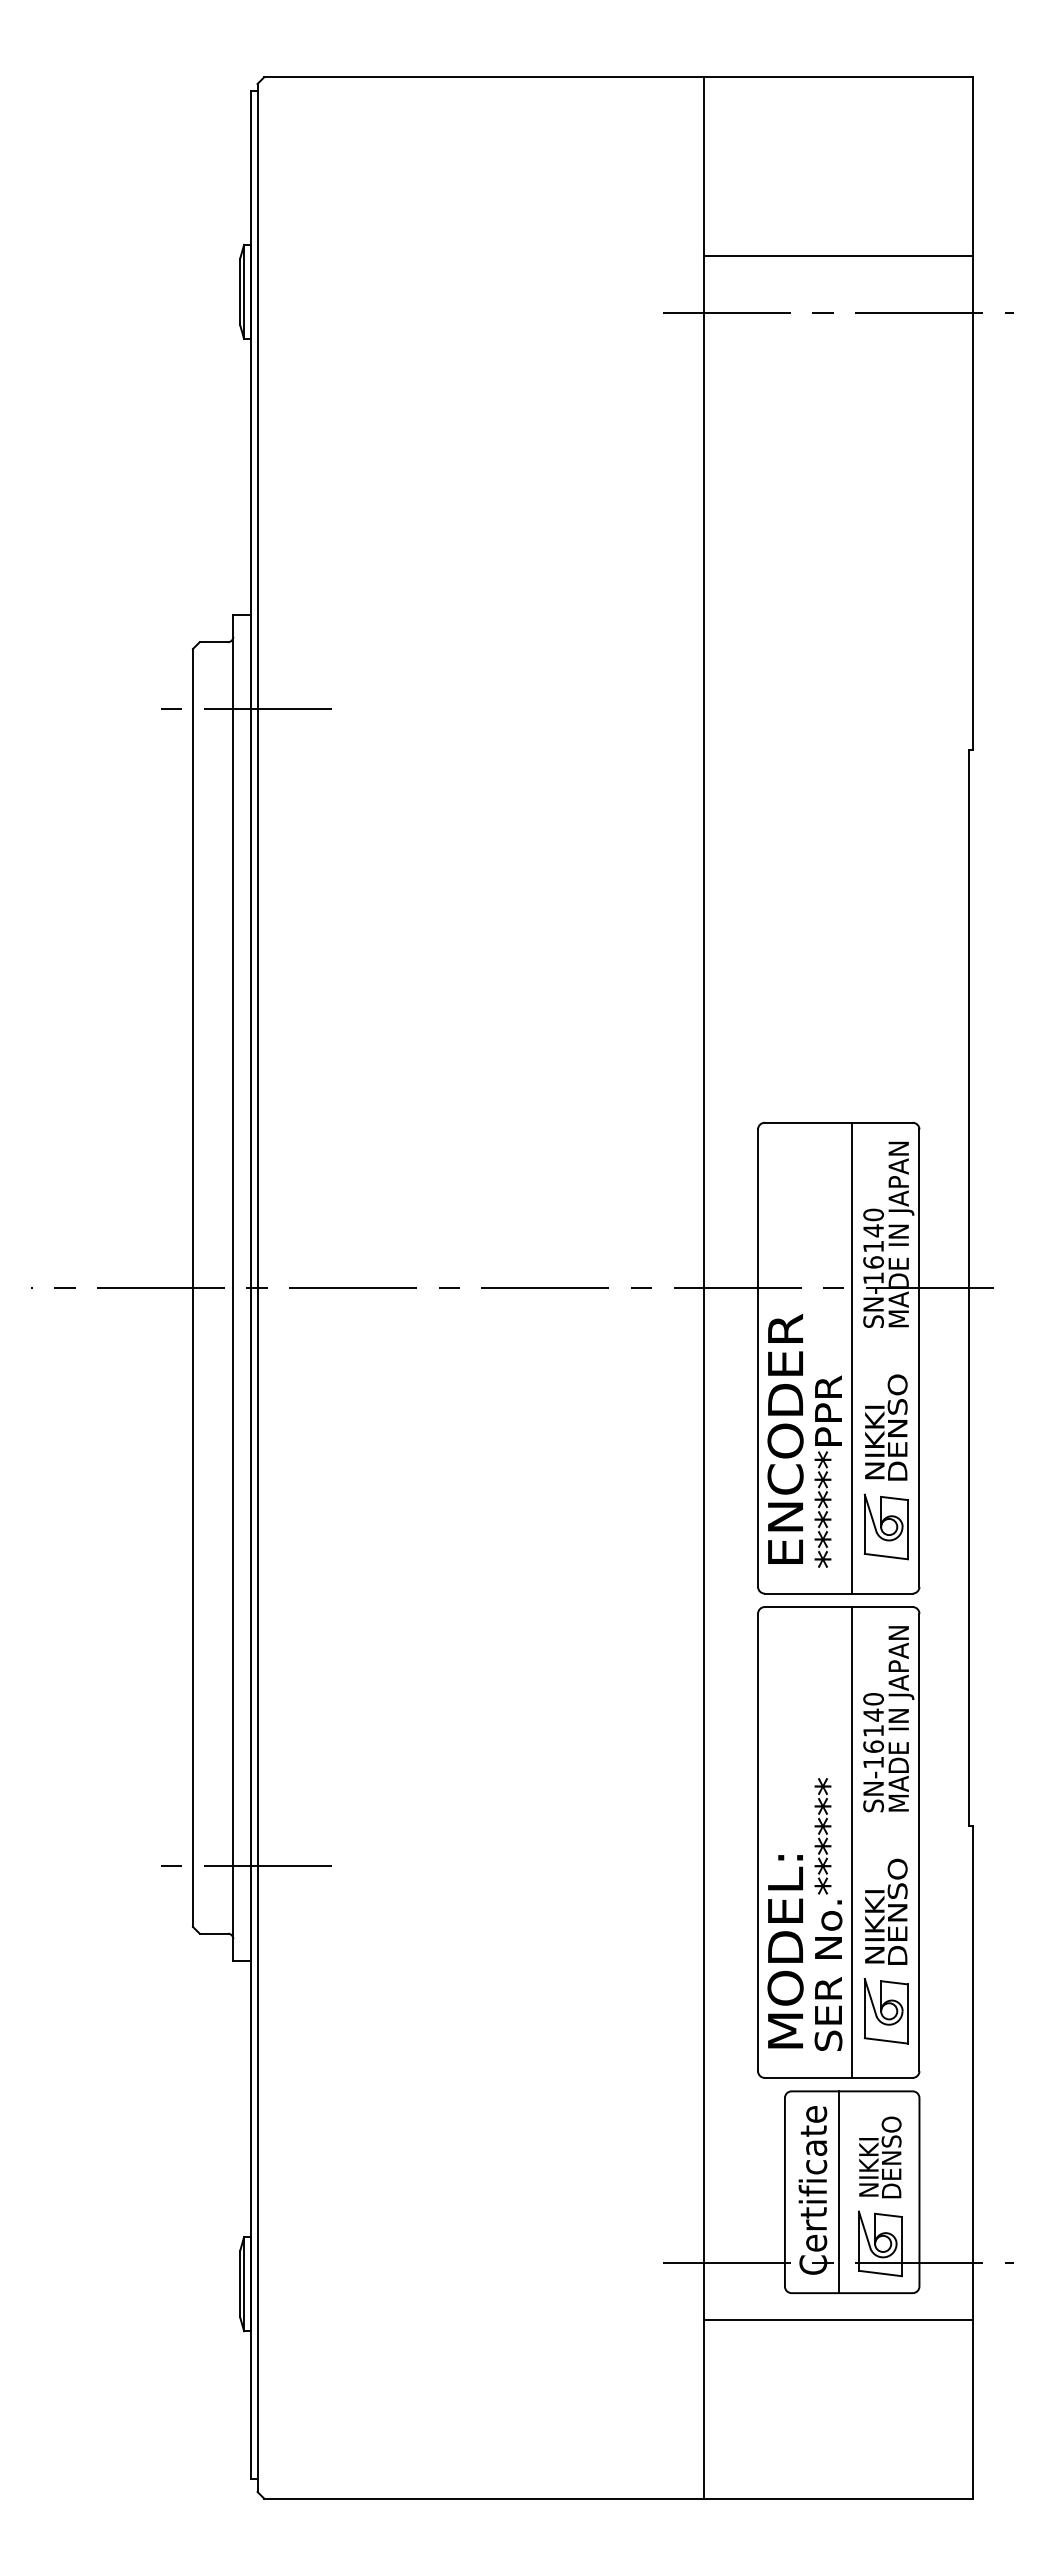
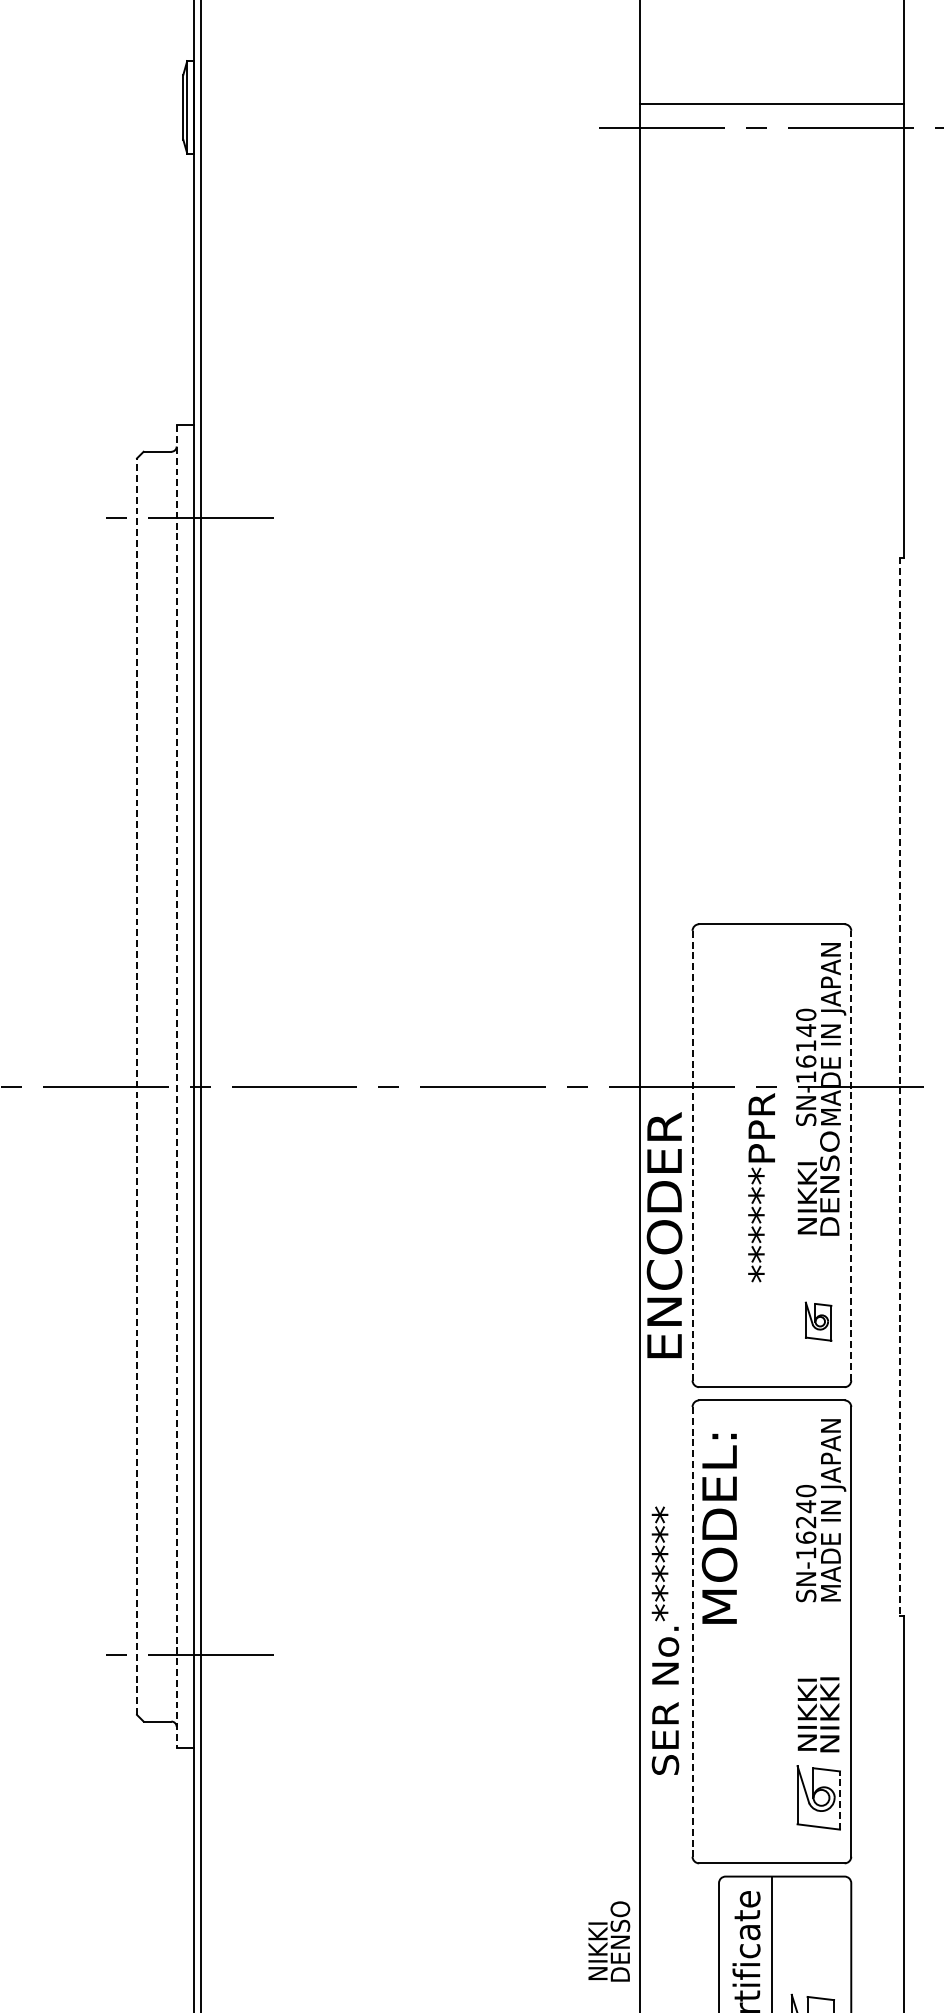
line: (838, 256) -> (771, 104), moved
line: (193, 1287) -> (137, 1086), solid -> dashed
line: (233, 1287) -> (176, 1086), solid -> dashed
line: (969, 1288) -> (900, 1087), solid -> dashed
line: (852, 1357) -> (785, 1155), removed
line: (758, 1358) -> (693, 1156), solid -> dashed
line: (919, 1358) -> (851, 1156), solid -> dashed
text: (886, 1427) -> (818, 1183), moved
text: (785, 1438) -> (664, 1234), moved
text: (827, 1471) -> (760, 1187), moved
part: (885, 1526) -> (817, 1321), size x0.6
text: (873, 1730) -> (806, 1521), SN-16140 -> SN-16240
line: (758, 1842) -> (693, 1631), solid -> dashed
line: (852, 1842) -> (785, 1631), removed
text: (897, 1909) -> (829, 1697), DENSO -> NIKKI
text: (828, 1914) -> (665, 1640), moved
text: (785, 1951) -> (719, 1528), moved
line: (908, 2014) -> (840, 1801), solid -> dashed
text: (880, 2157) -> (609, 1941), moved

